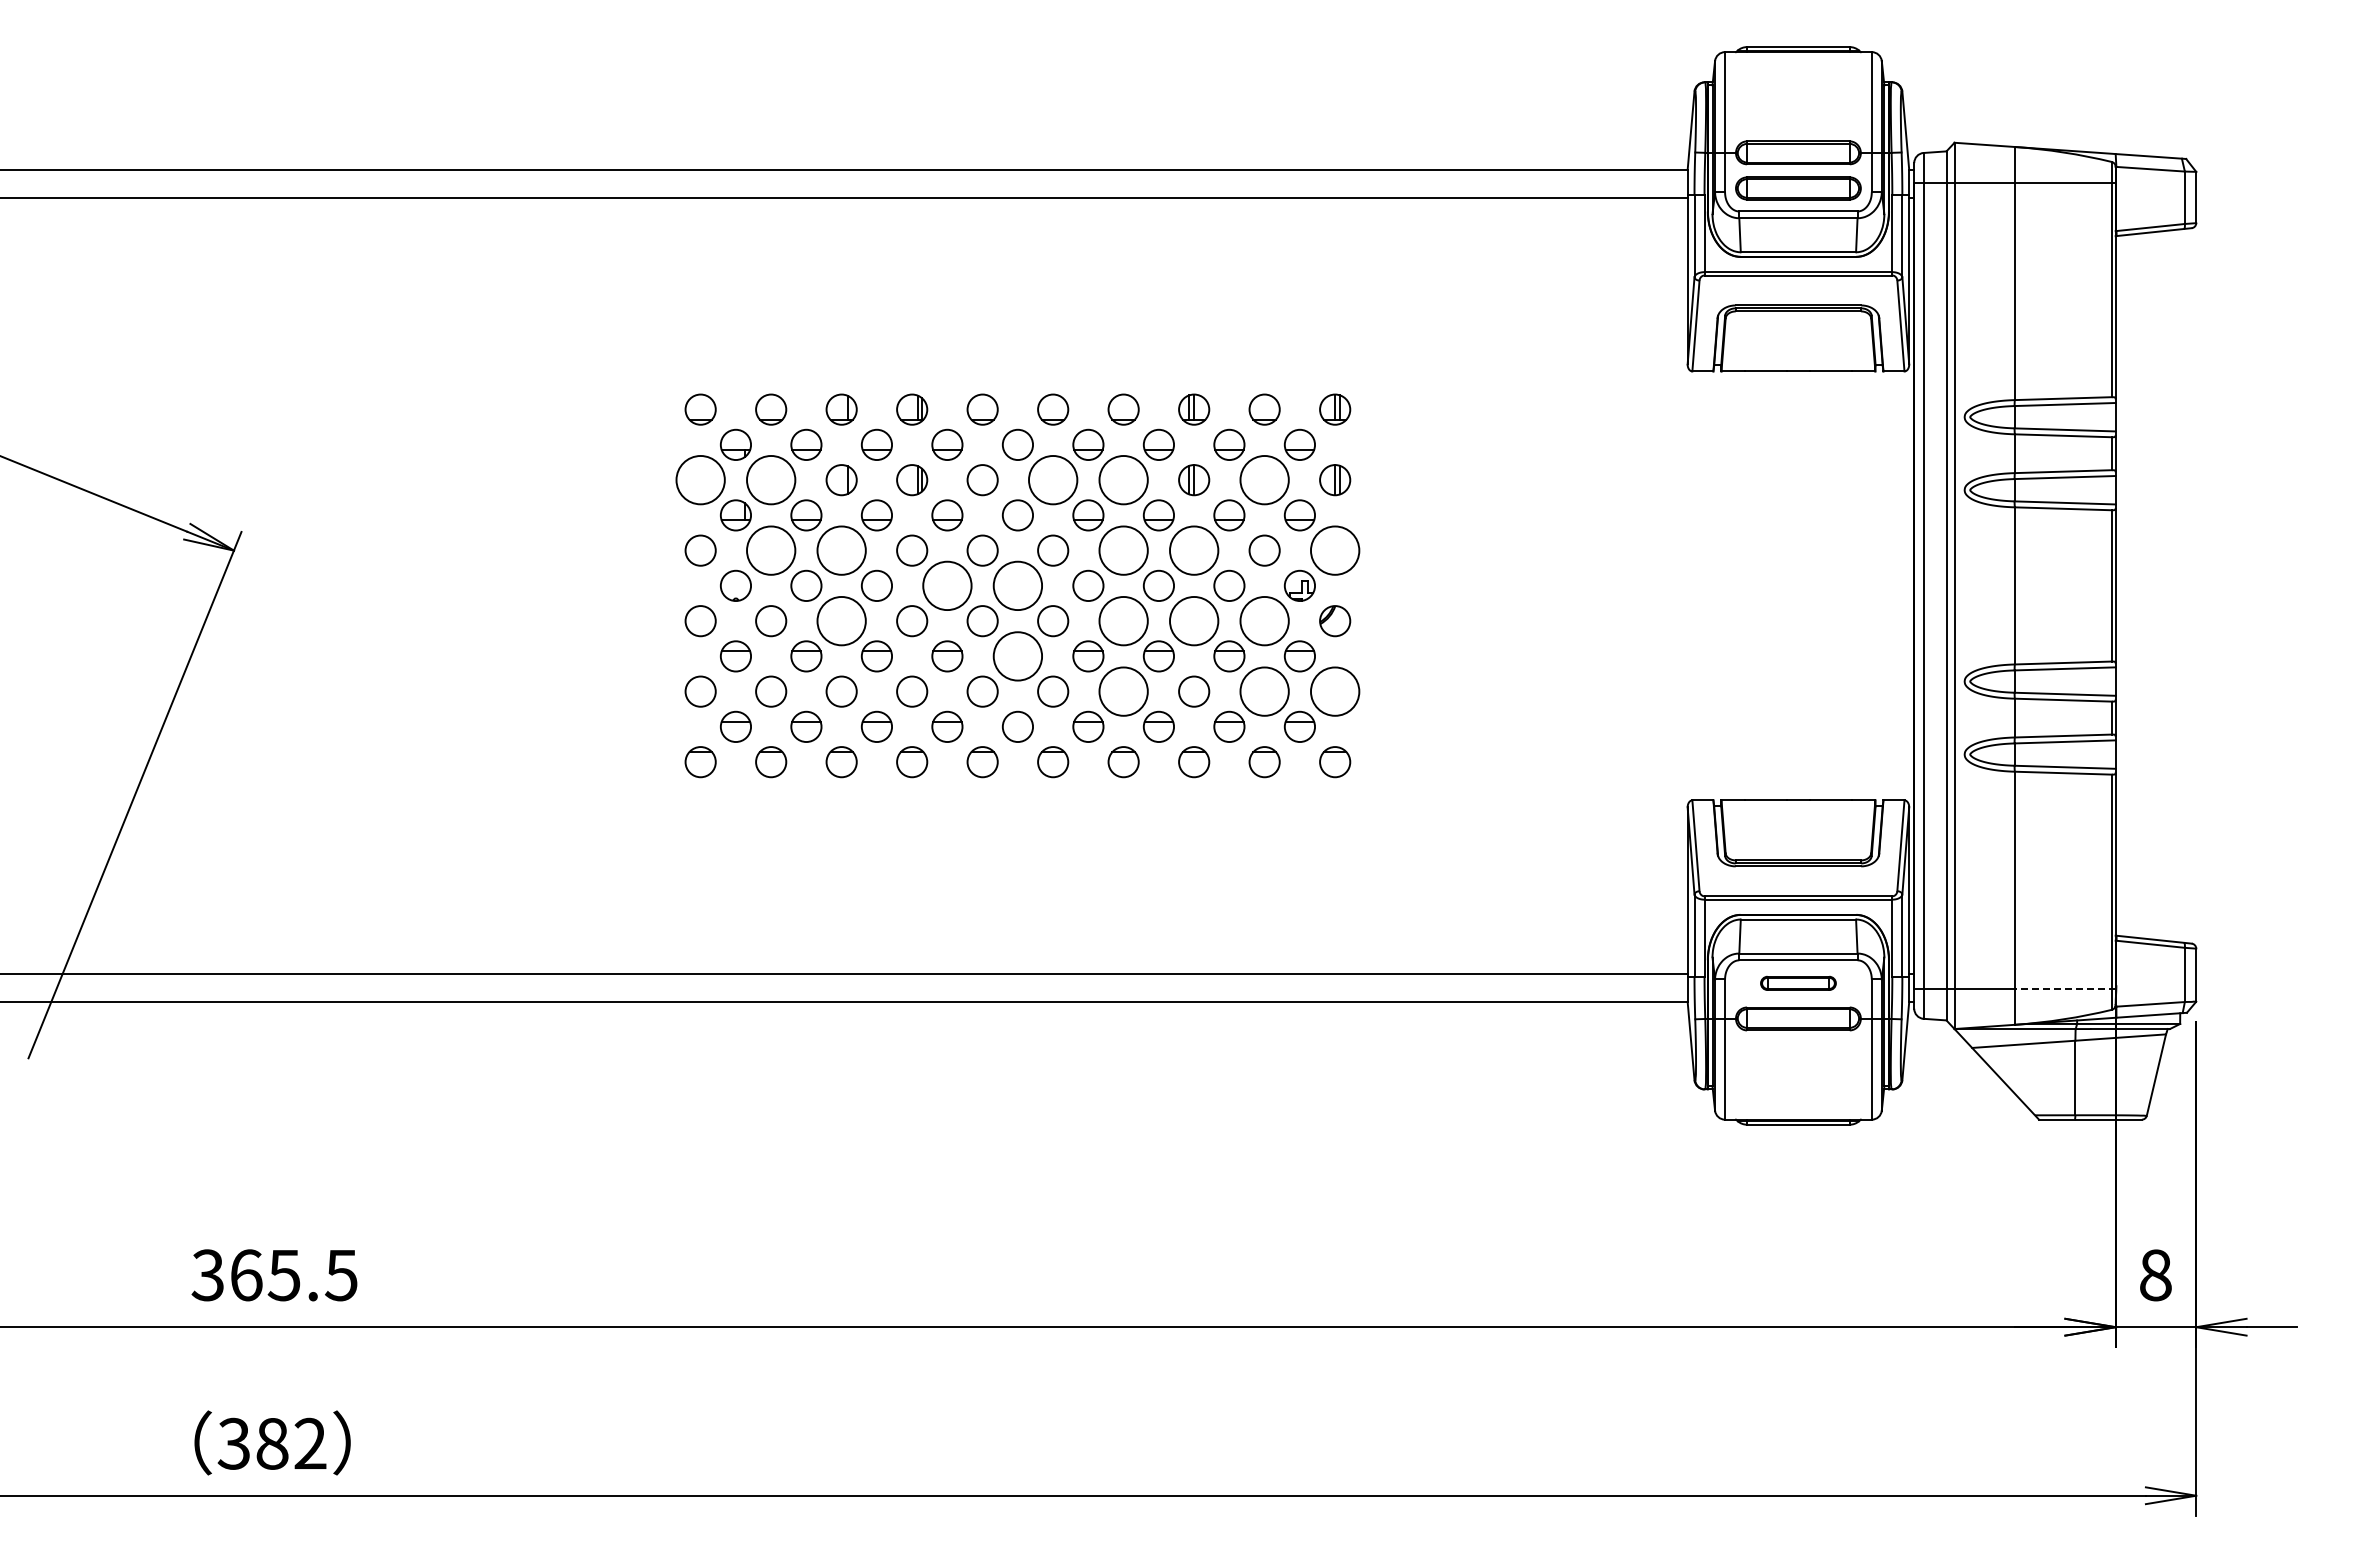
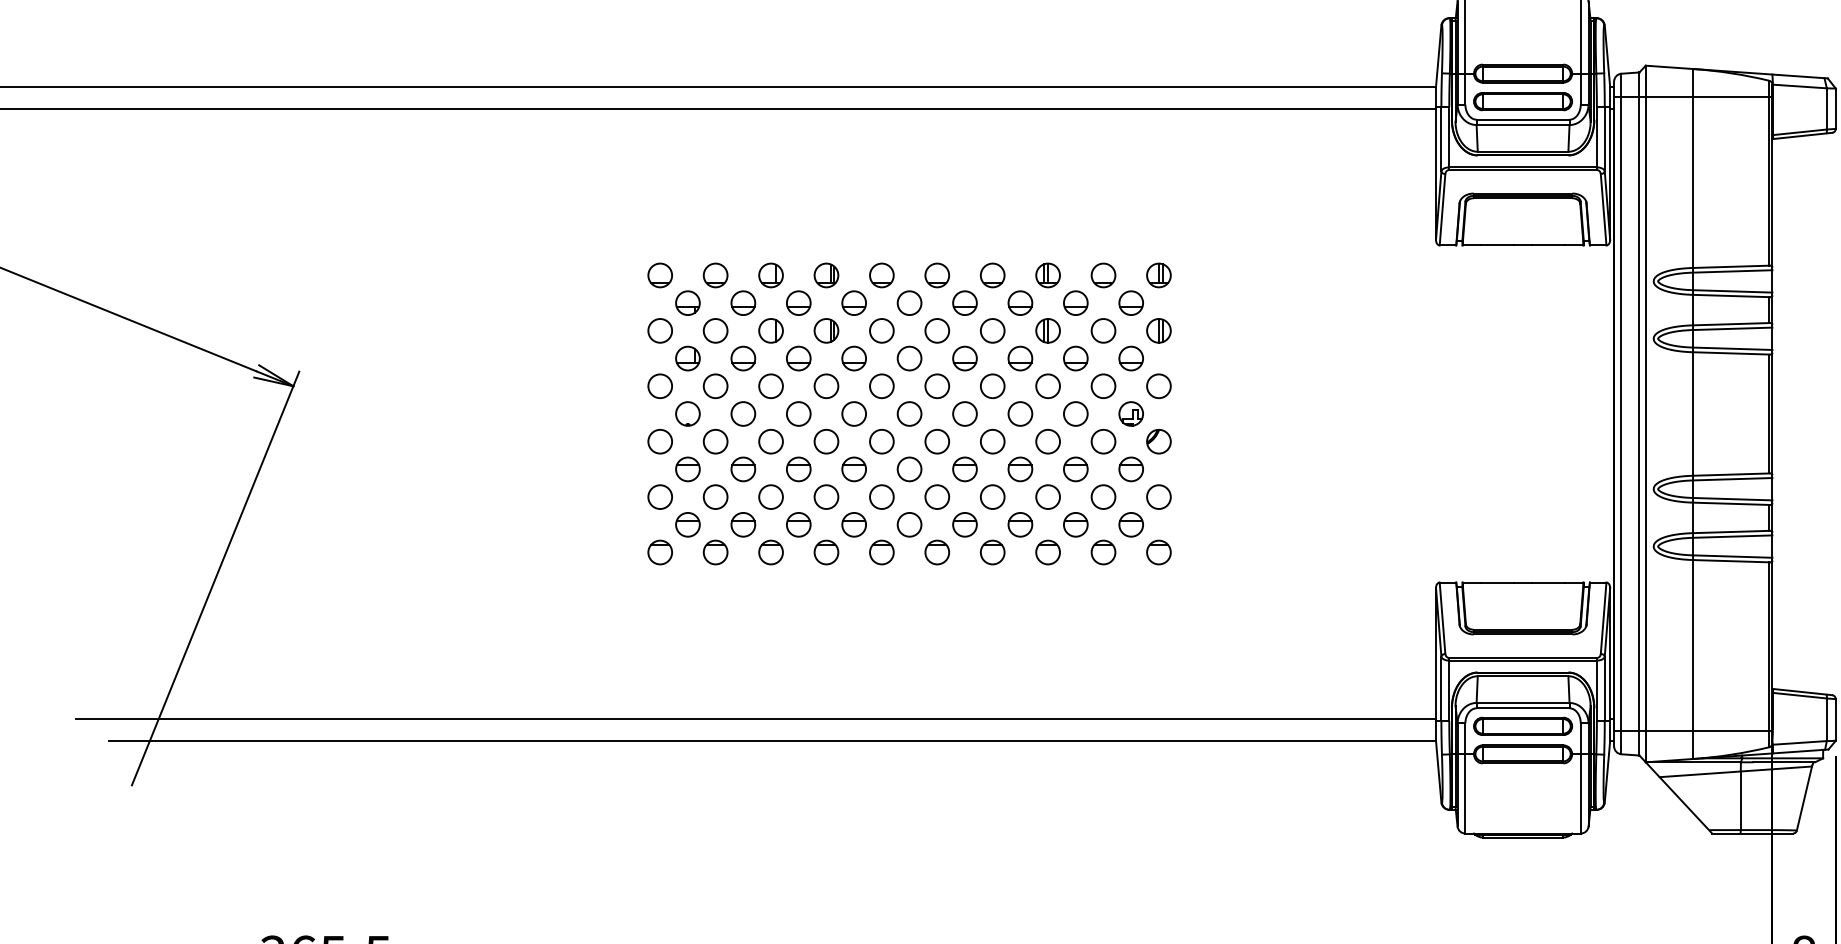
circle: (700, 480) -> (660, 331), size x0.62
circle: (771, 480) -> (715, 331), size x0.62
circle: (1053, 480) -> (937, 331), size x0.62
circle: (1123, 480) -> (992, 331), size x0.62
circle: (1264, 480) -> (1103, 331), size x0.62
circle: (771, 550) -> (715, 386), size x0.62
circle: (841, 550) -> (770, 386), size x0.62
circle: (1123, 550) -> (992, 386), size x0.62
circle: (1194, 550) -> (1048, 386), size x0.62
circle: (1335, 550) -> (1159, 386), size x0.62
circle: (947, 585) -> (854, 413), size x0.62
circle: (1017, 585) -> (909, 413), size x0.62
circle: (841, 621) -> (770, 441), size x0.62
circle: (1123, 621) -> (992, 441), size x0.62
circle: (1194, 621) -> (1048, 441), size x0.62
circle: (1264, 621) -> (1103, 441), size x0.62
circle: (1017, 656) -> (909, 469), size x0.62
circle: (1123, 691) -> (992, 497), size x0.62
circle: (1264, 691) -> (1103, 497), size x0.62
circle: (1335, 691) -> (1159, 497), size x0.62
part: (1798, 983) -> (1523, 726), size x1.67
line: (2064, 988) -> (1732, 730), dashed -> solid

